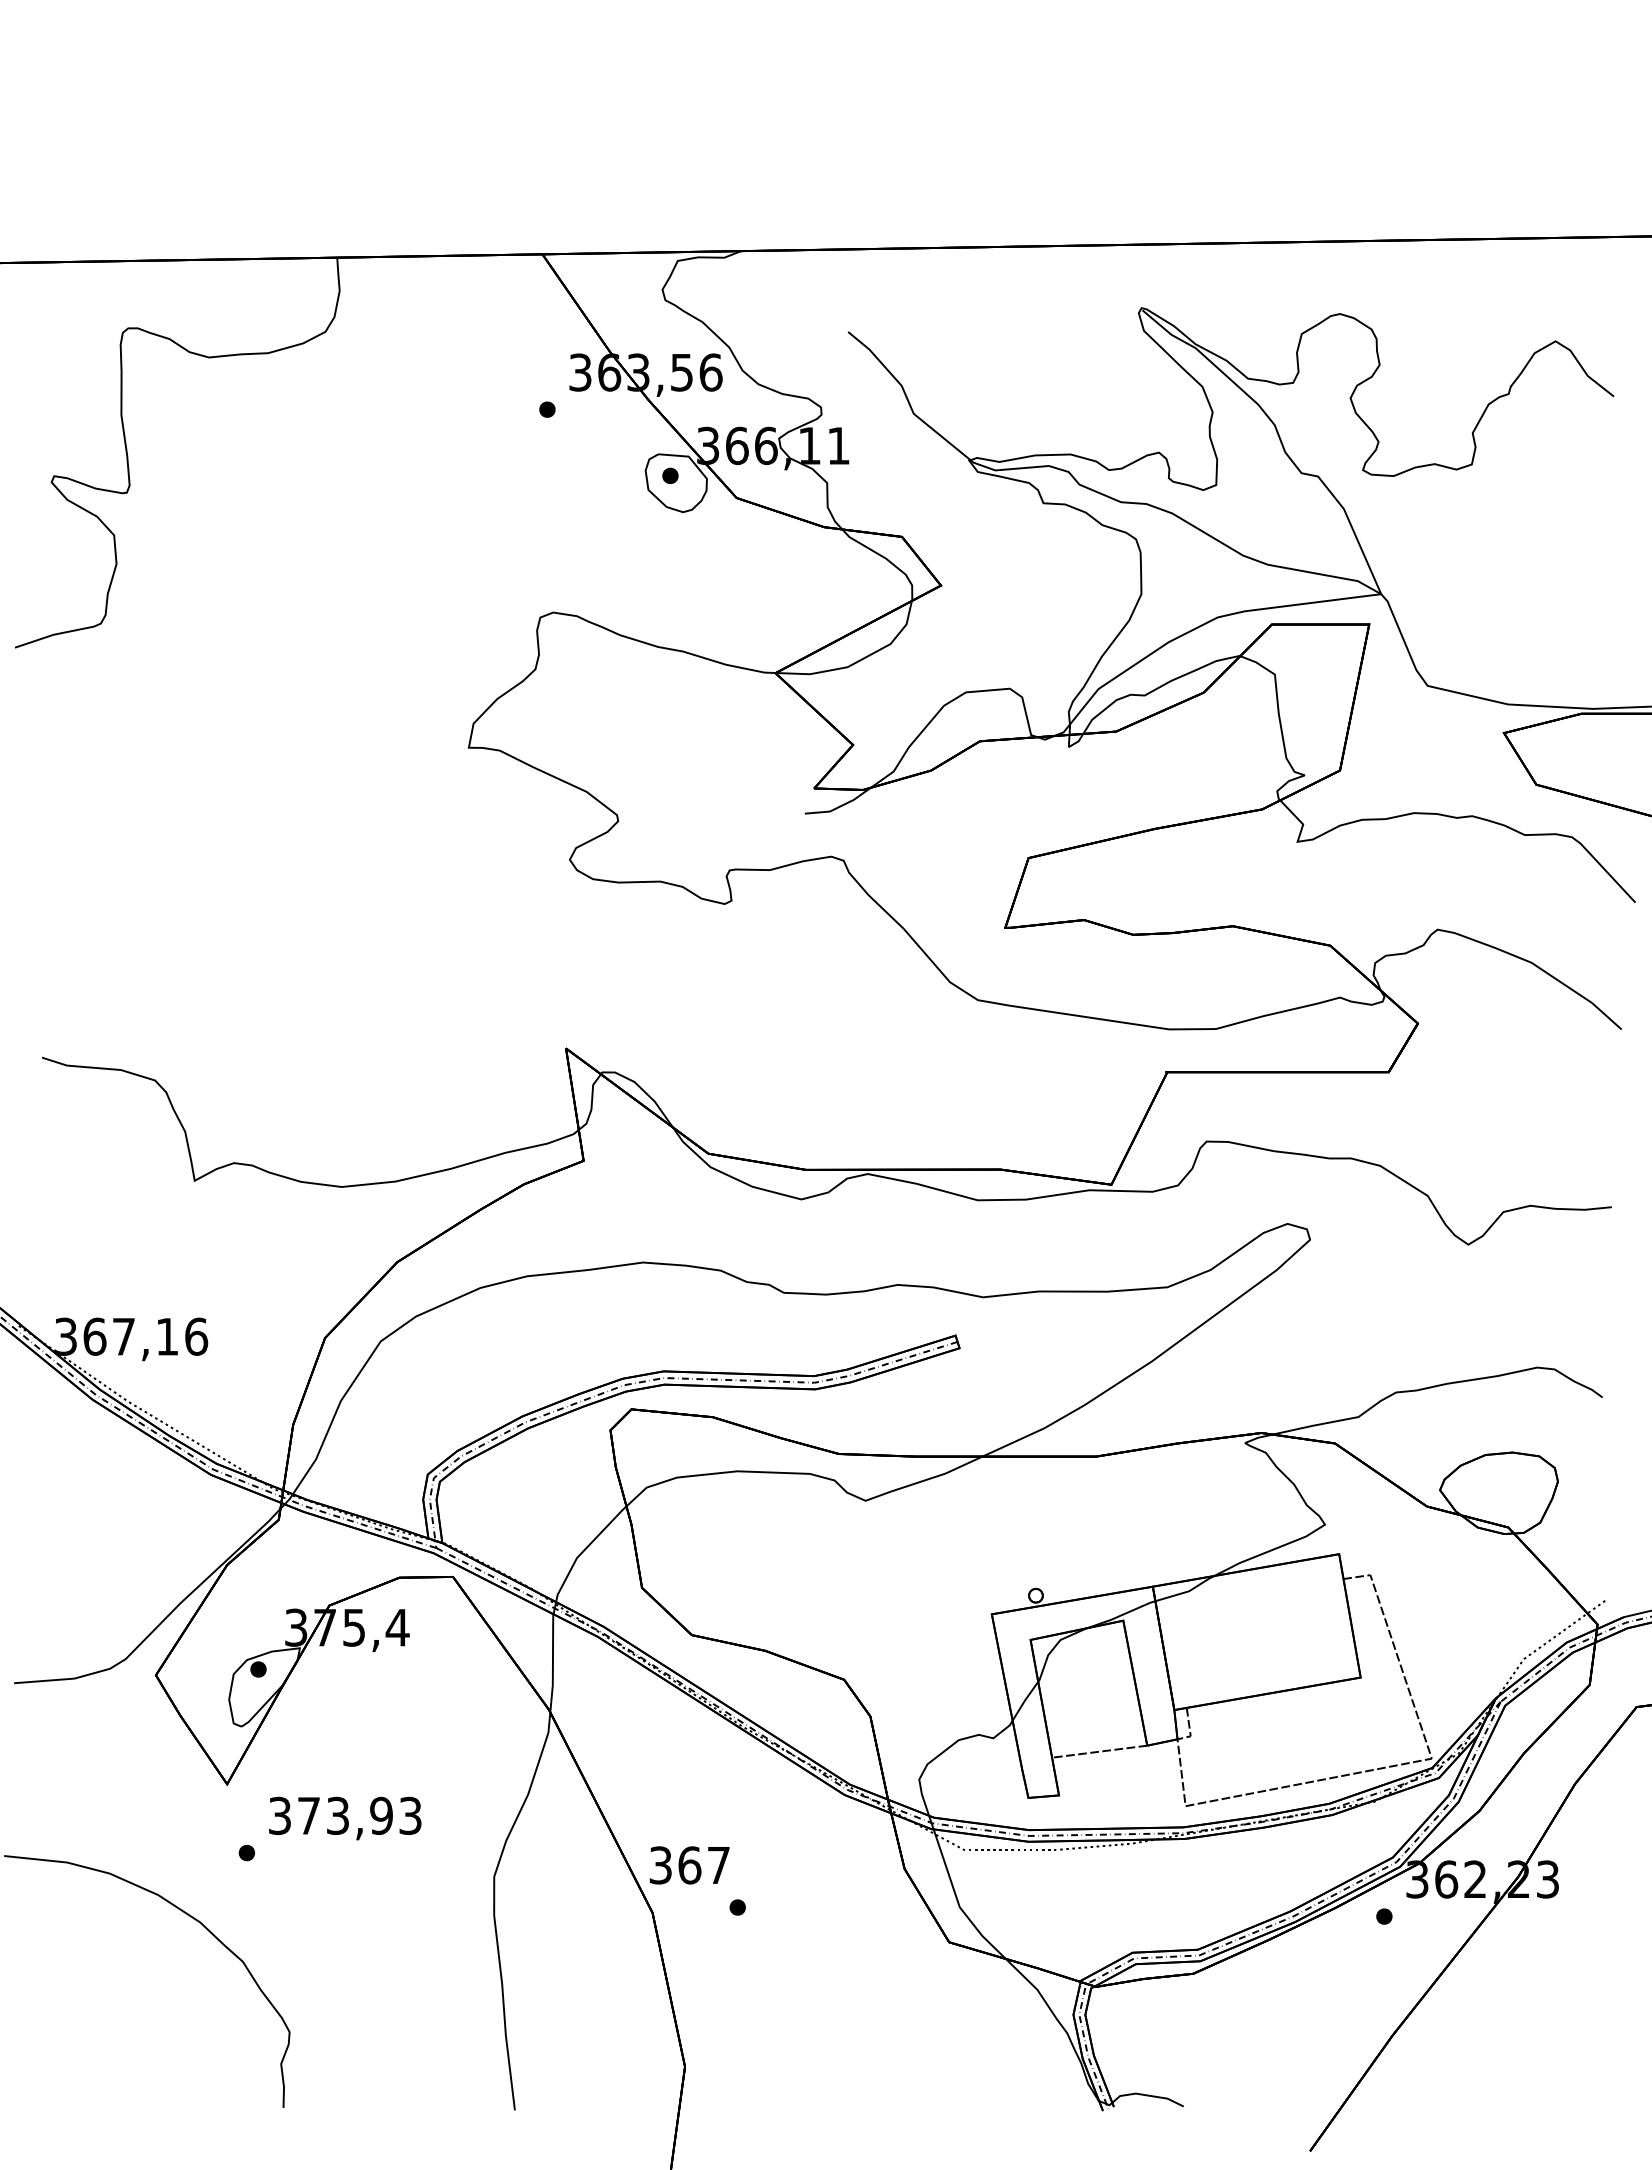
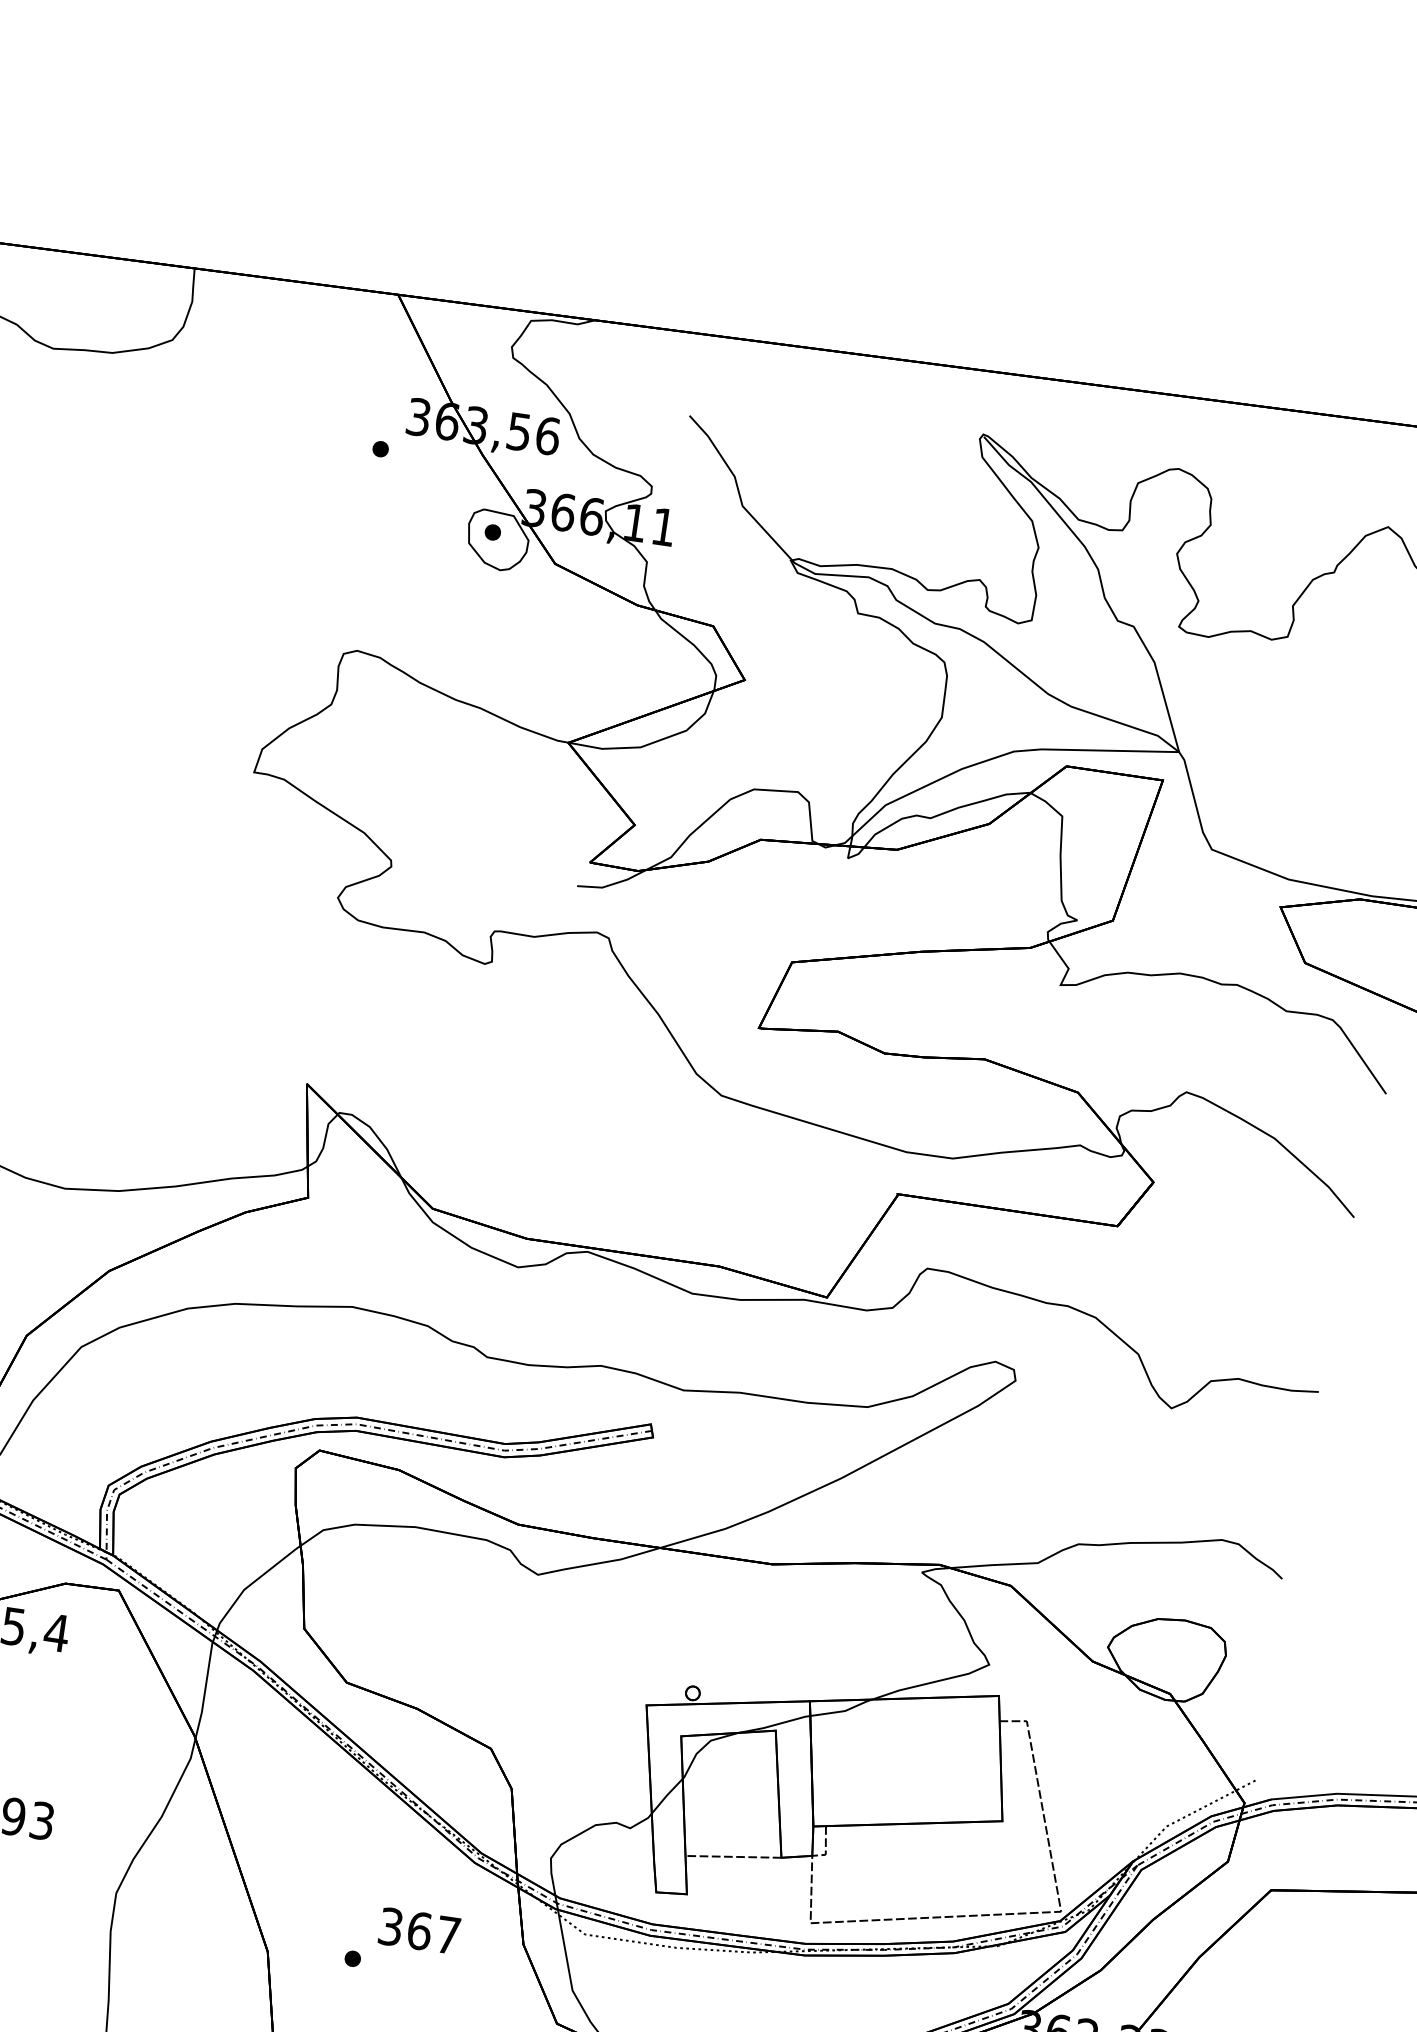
text: (689, 1865) -> (419, 1931), moved

